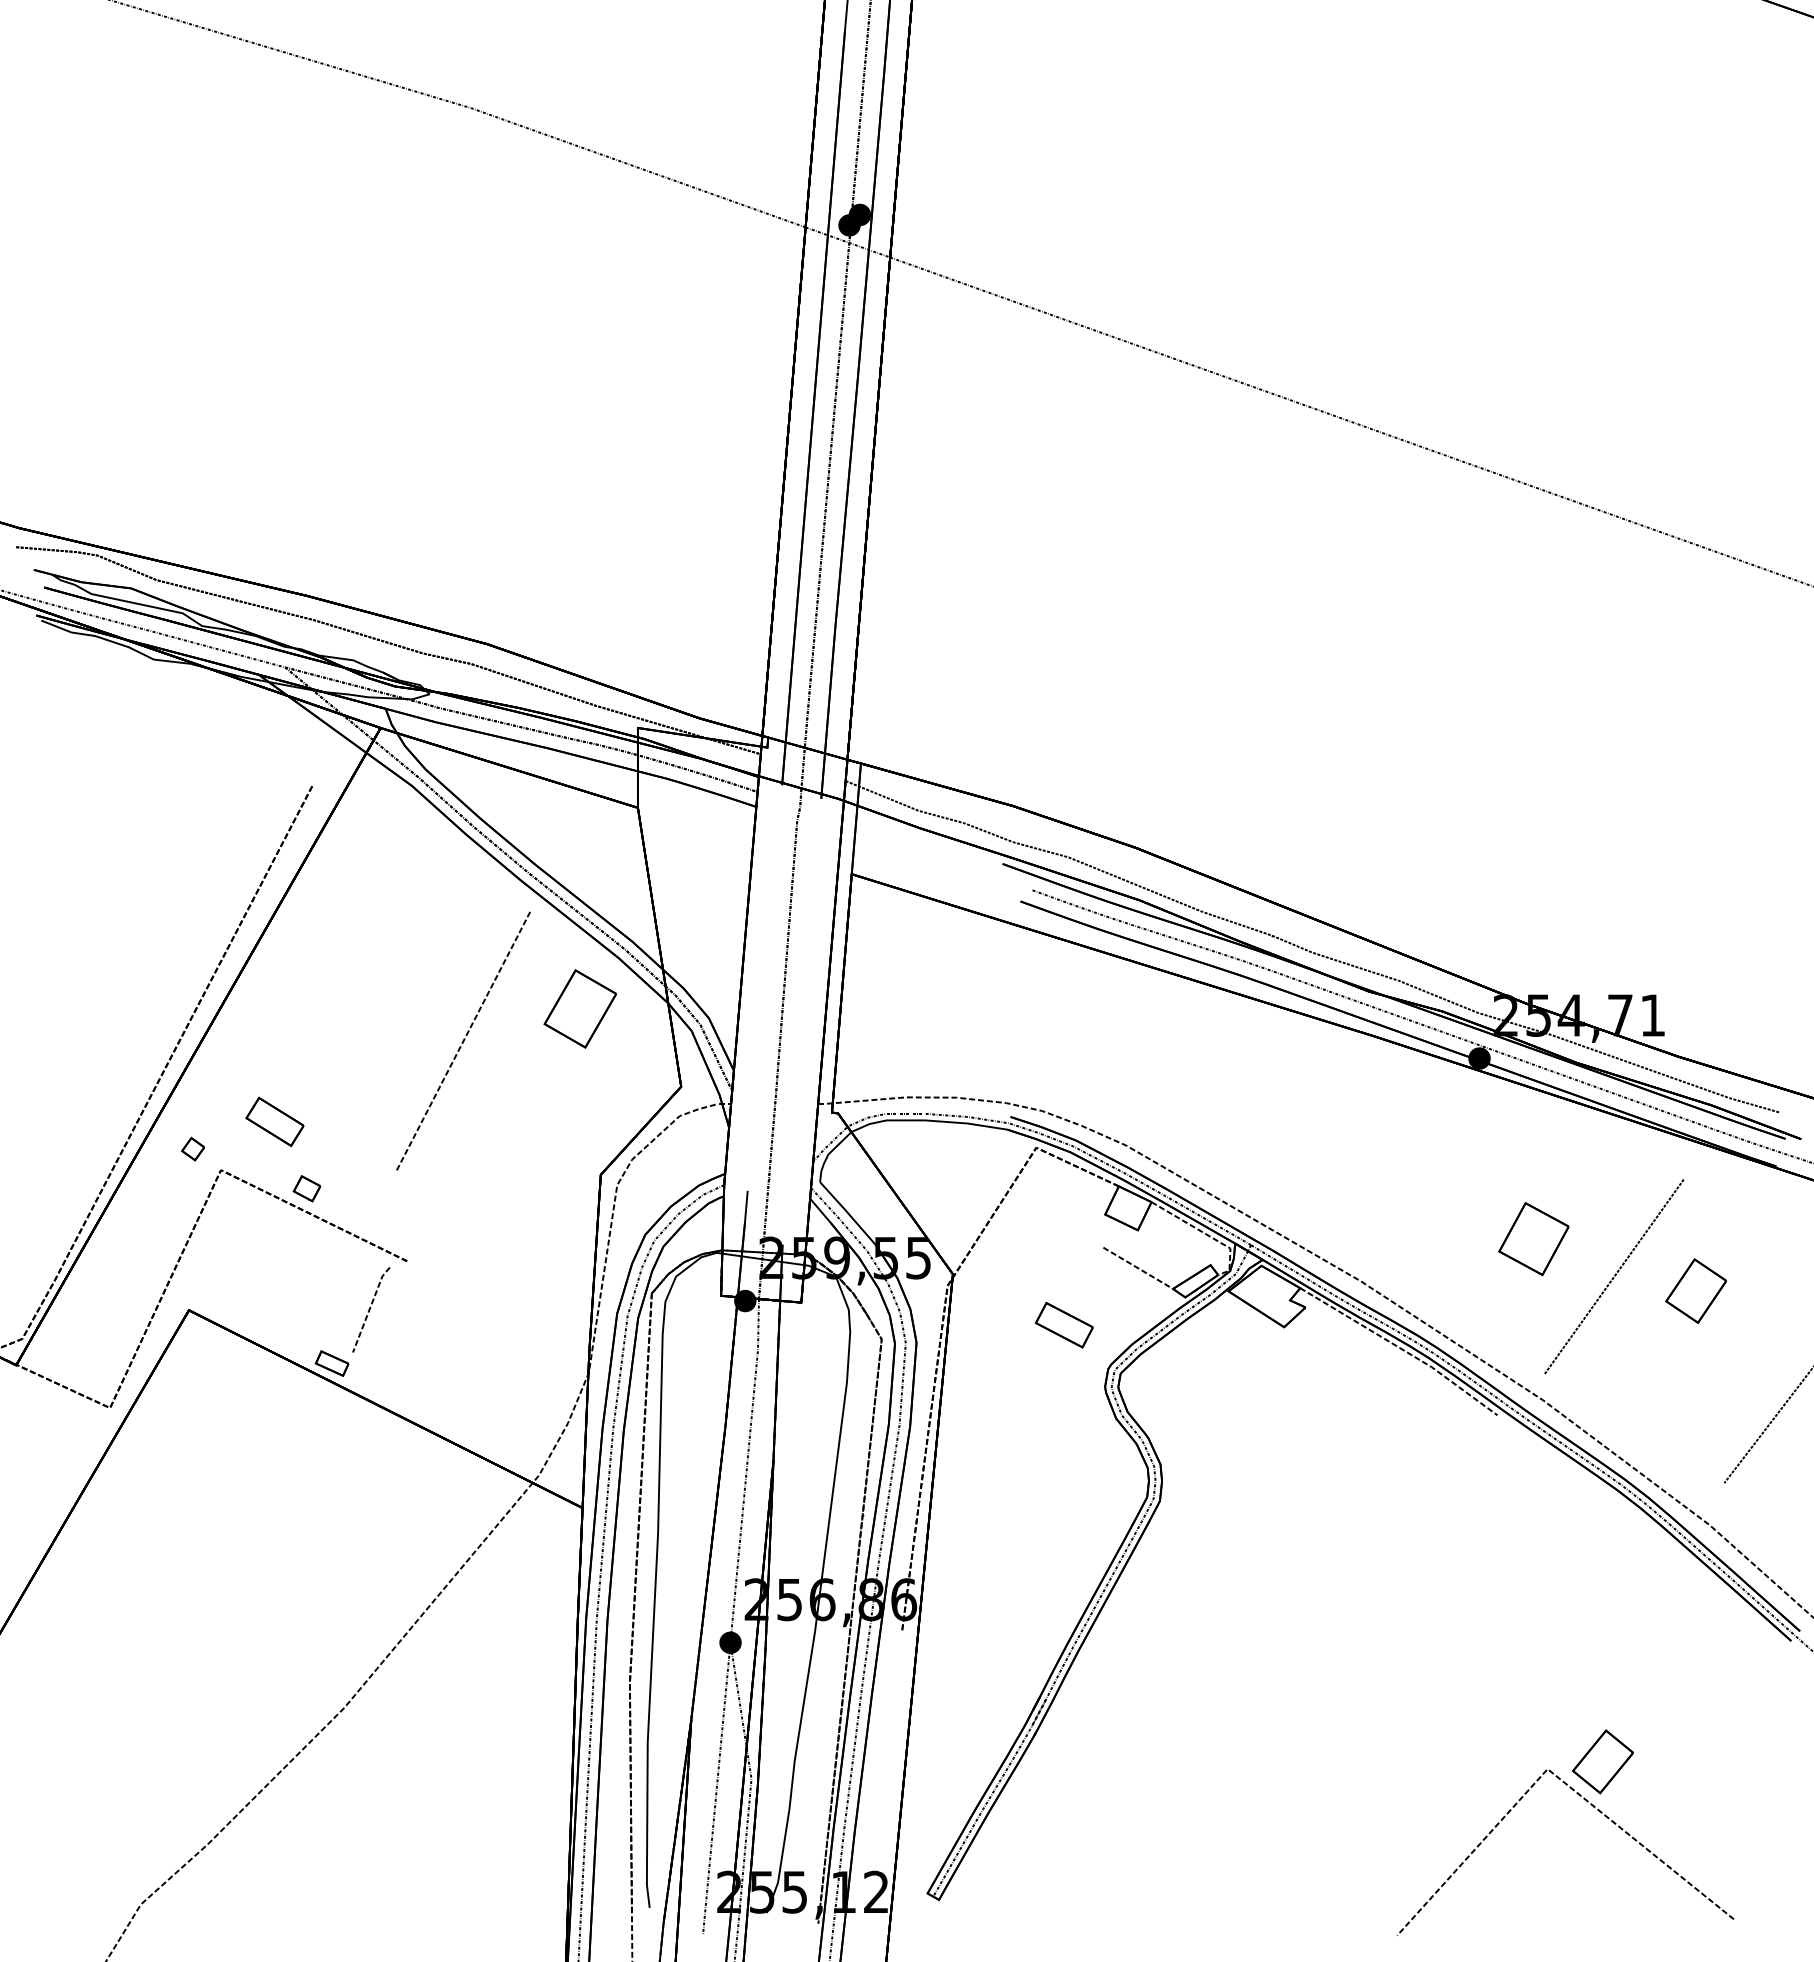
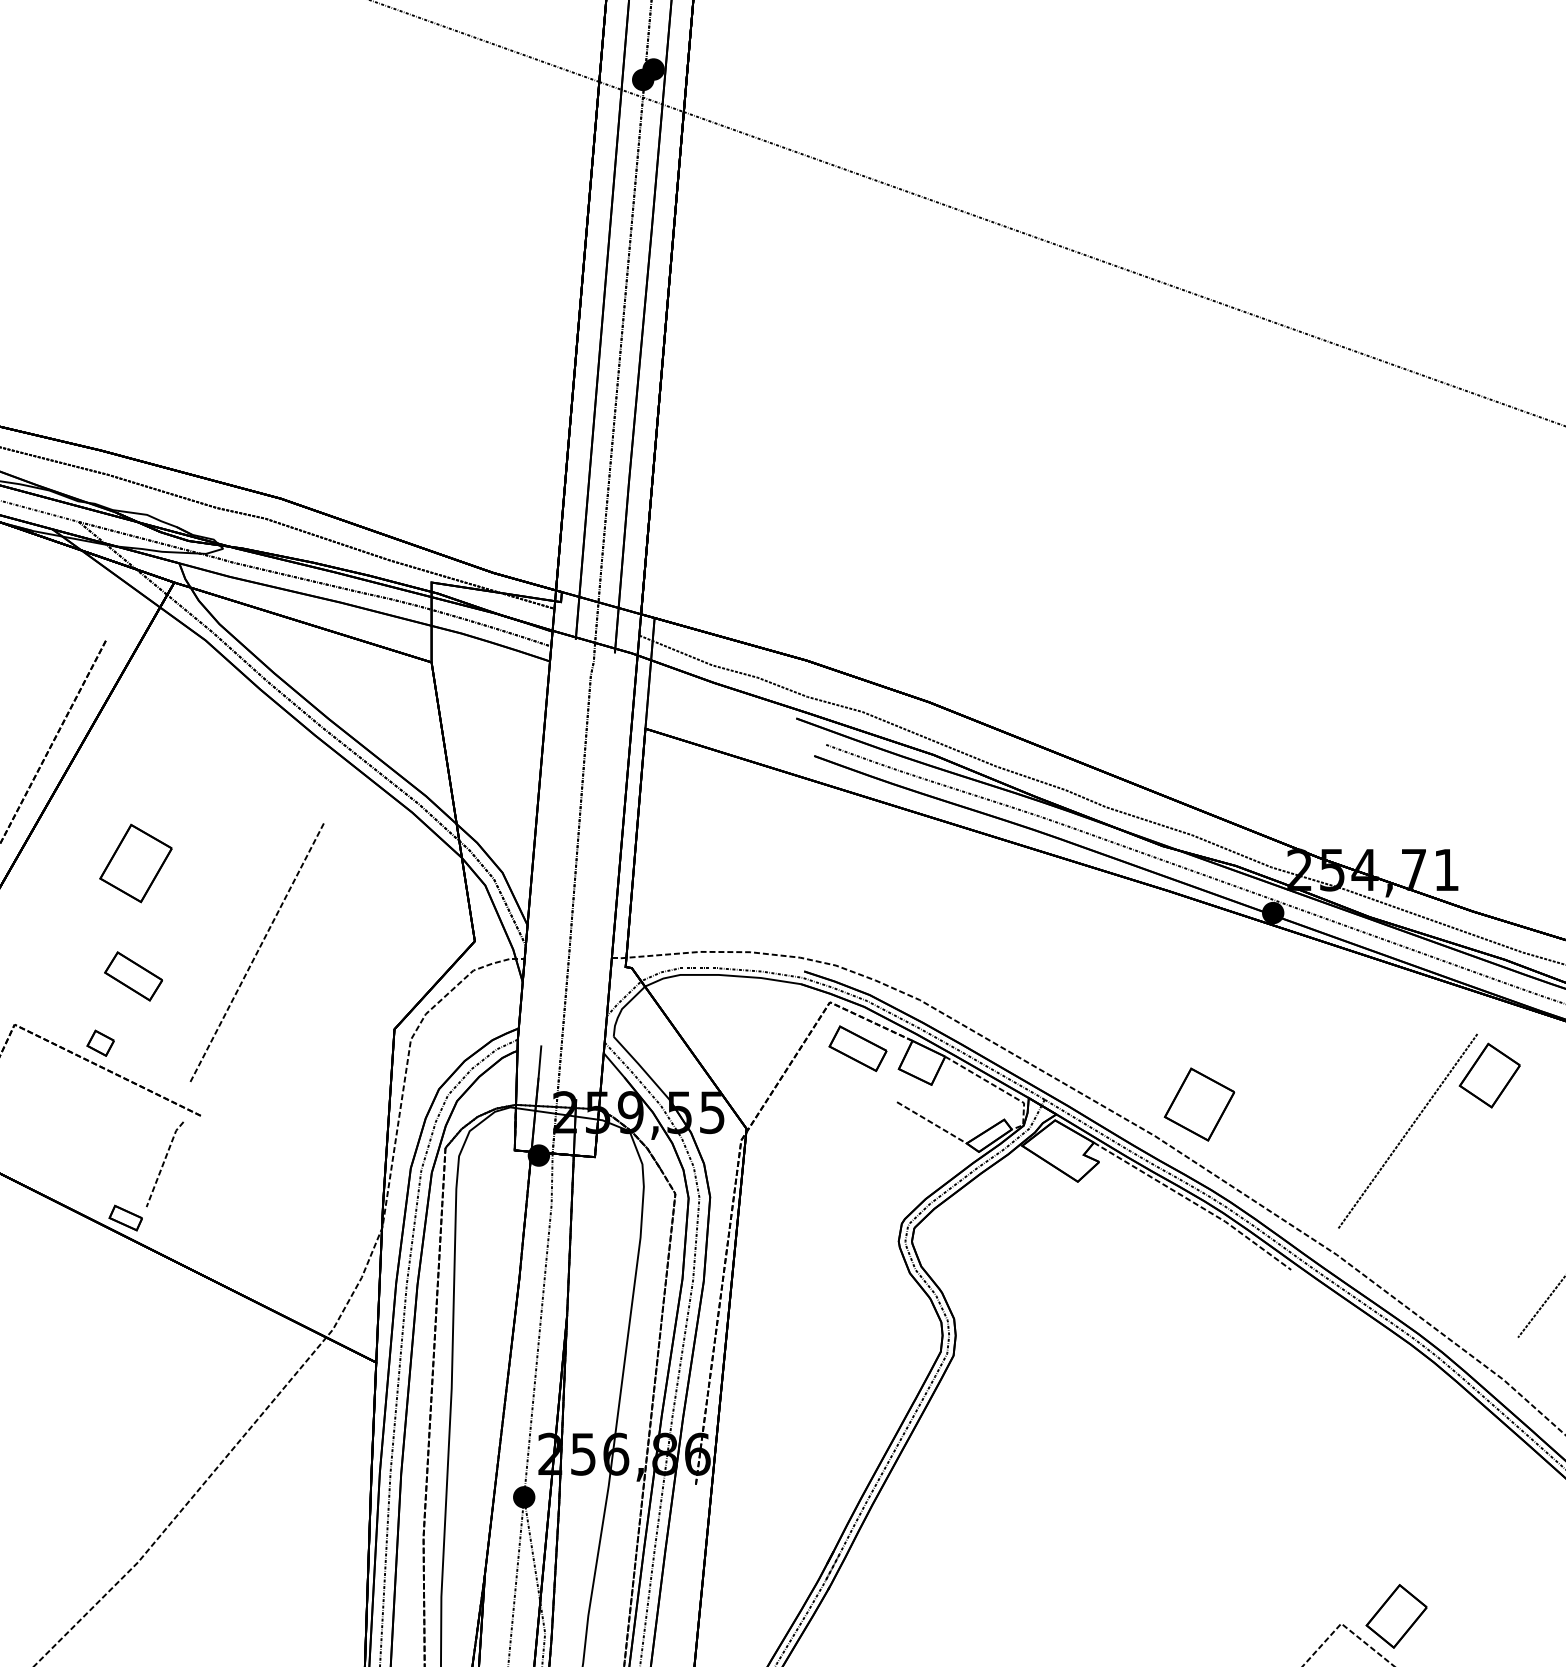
part: (579, 1008) -> (135, 863), moved
line: (463, 1040) -> (257, 952), moved
part: (274, 1121) -> (133, 976), moved
part: (1533, 1239) -> (1199, 1105), moved
part: (1695, 1290) -> (1489, 1075), moved
part: (1063, 1324) -> (857, 1048), moved

